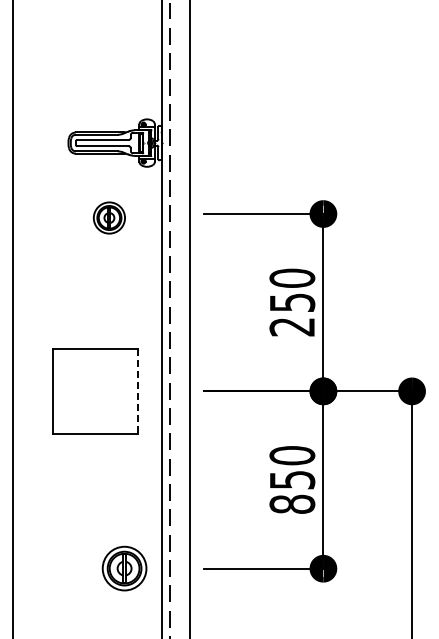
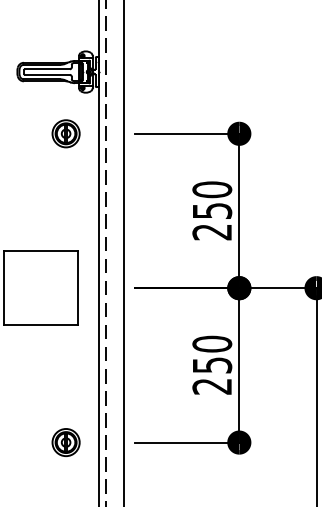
part: (109, 217) -> (66, 133), moved
line: (137, 391) -> (77, 288), dashed -> solid
text: (292, 503) -> (212, 385), 850 -> 250
part: (123, 568) -> (65, 442), size x0.71

